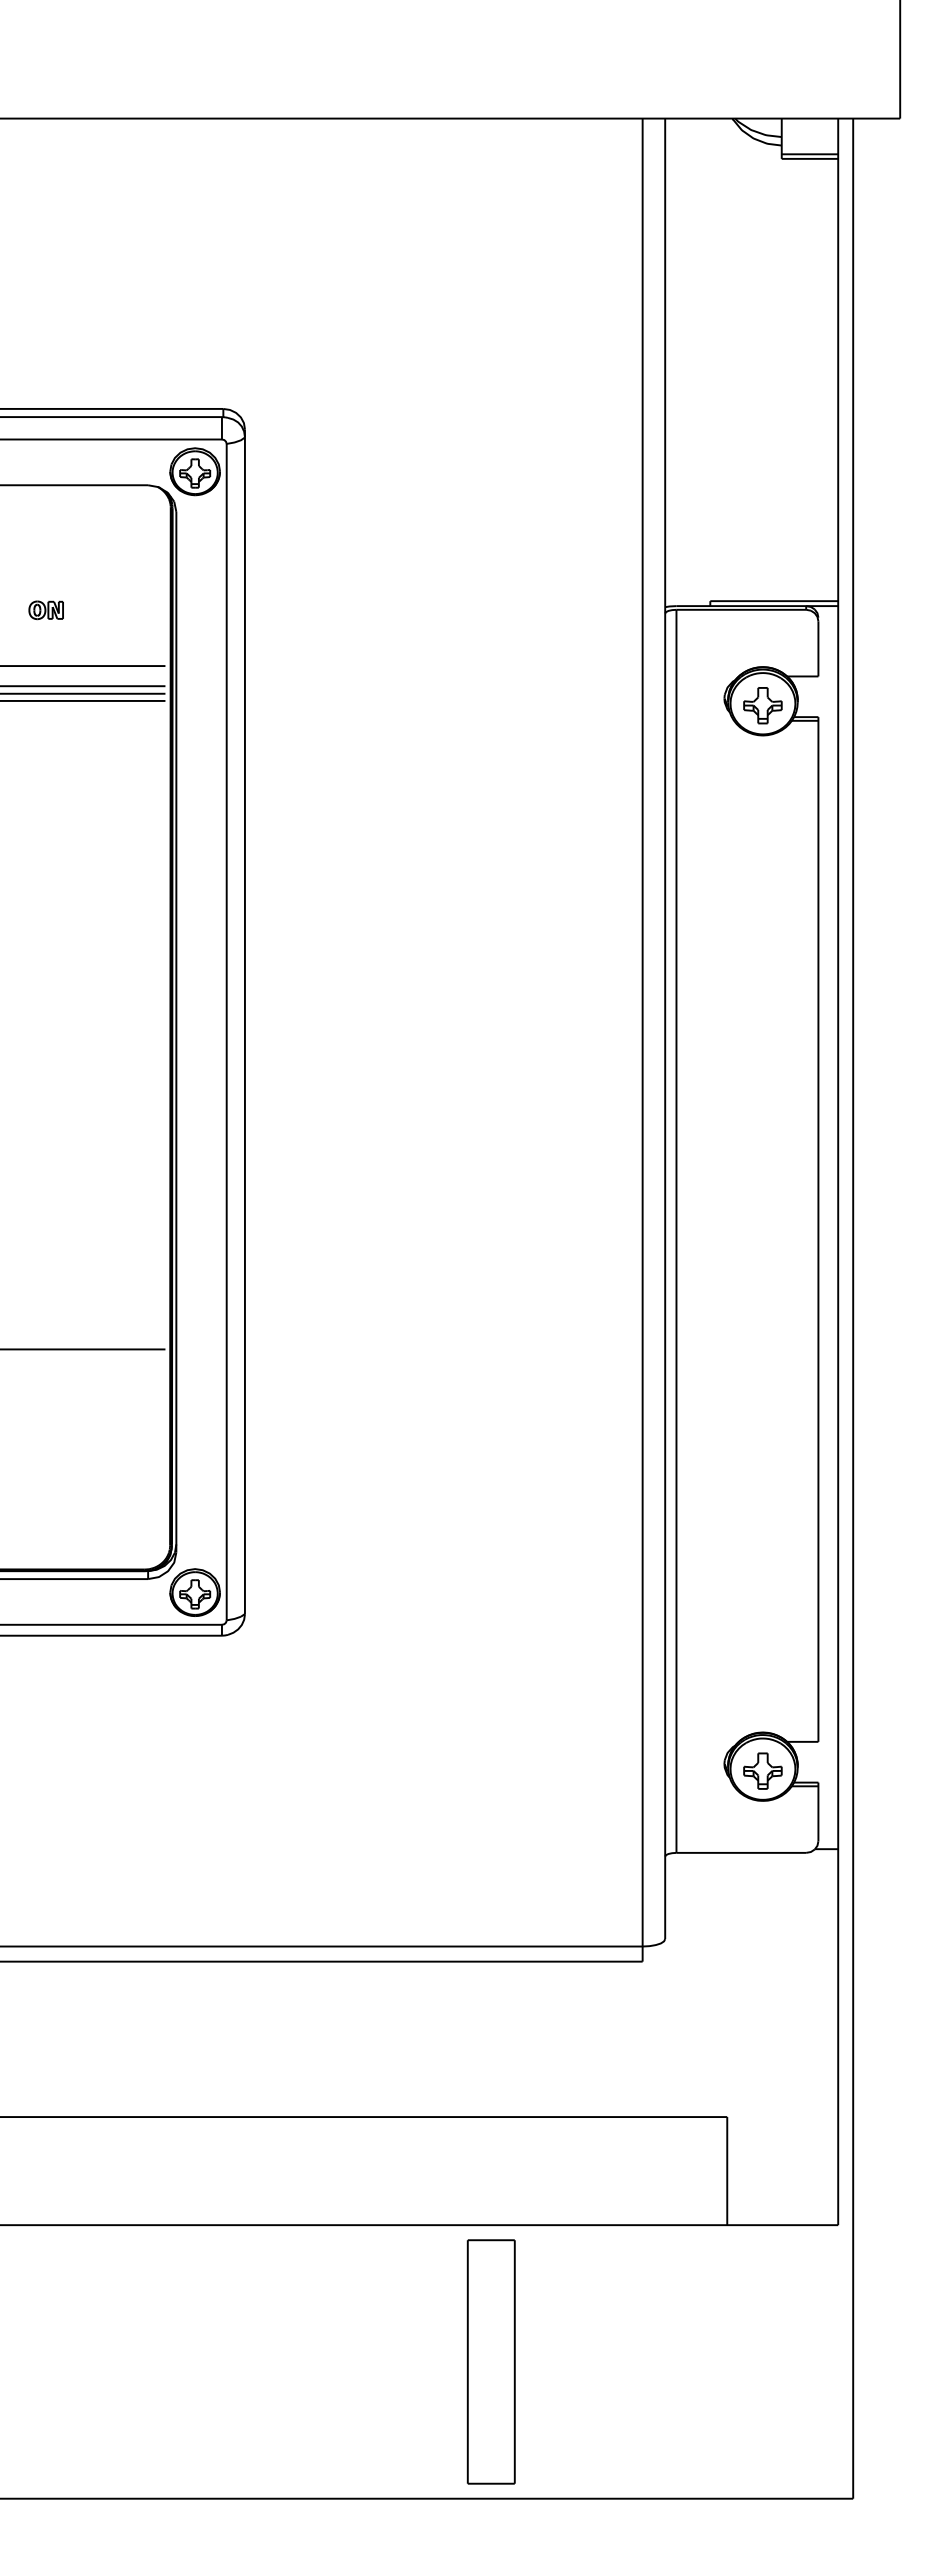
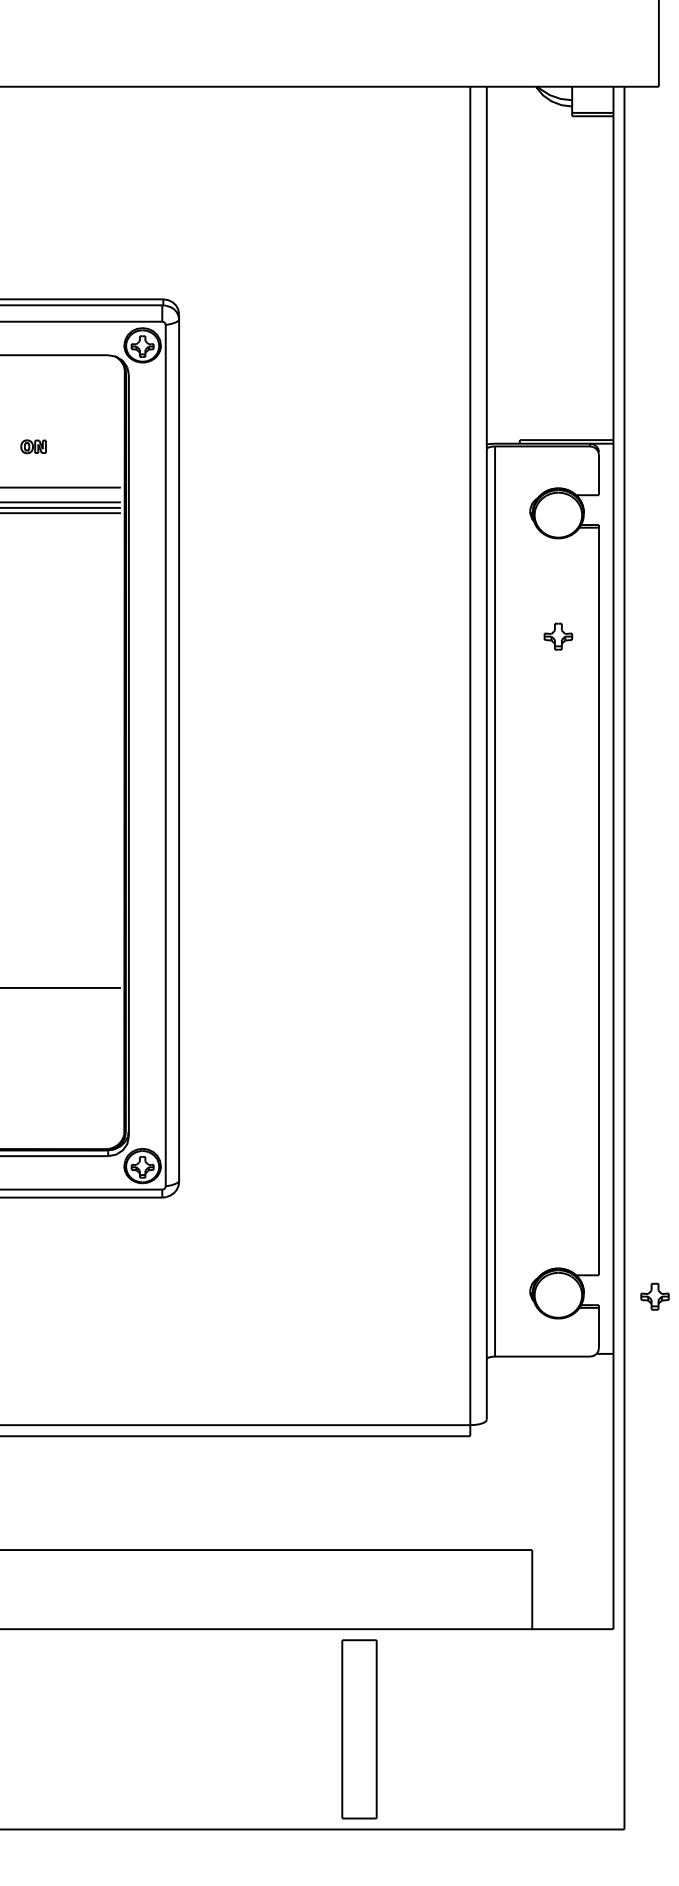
part: (762, 705) -> (558, 636), moved
part: (762, 1770) -> (654, 1296), moved

